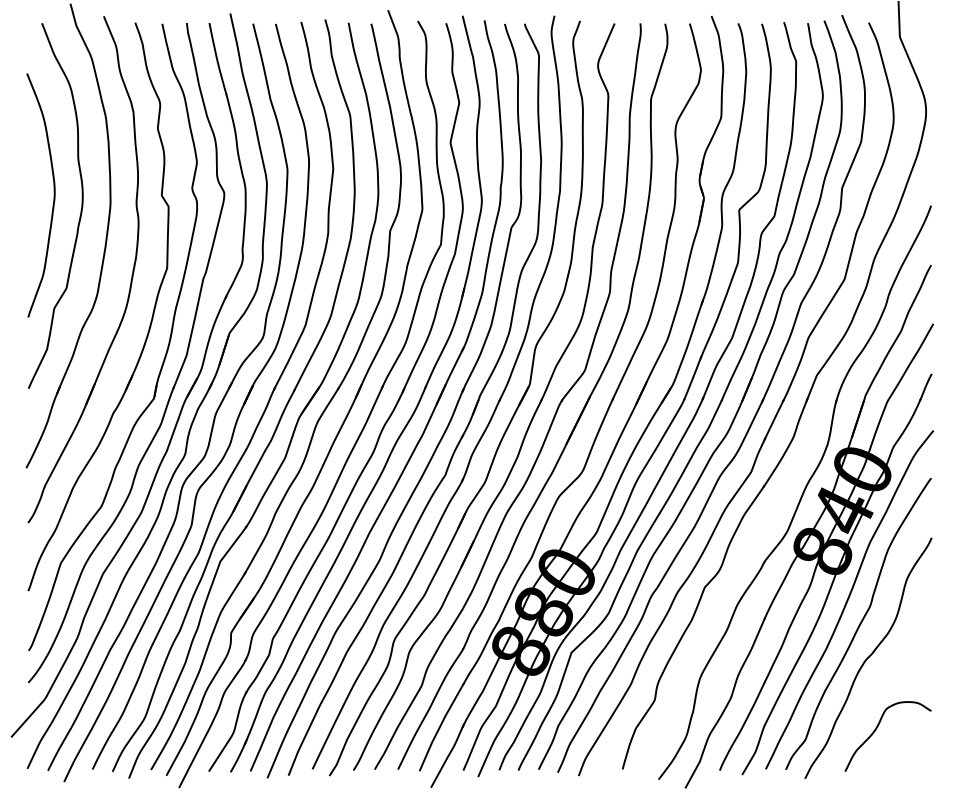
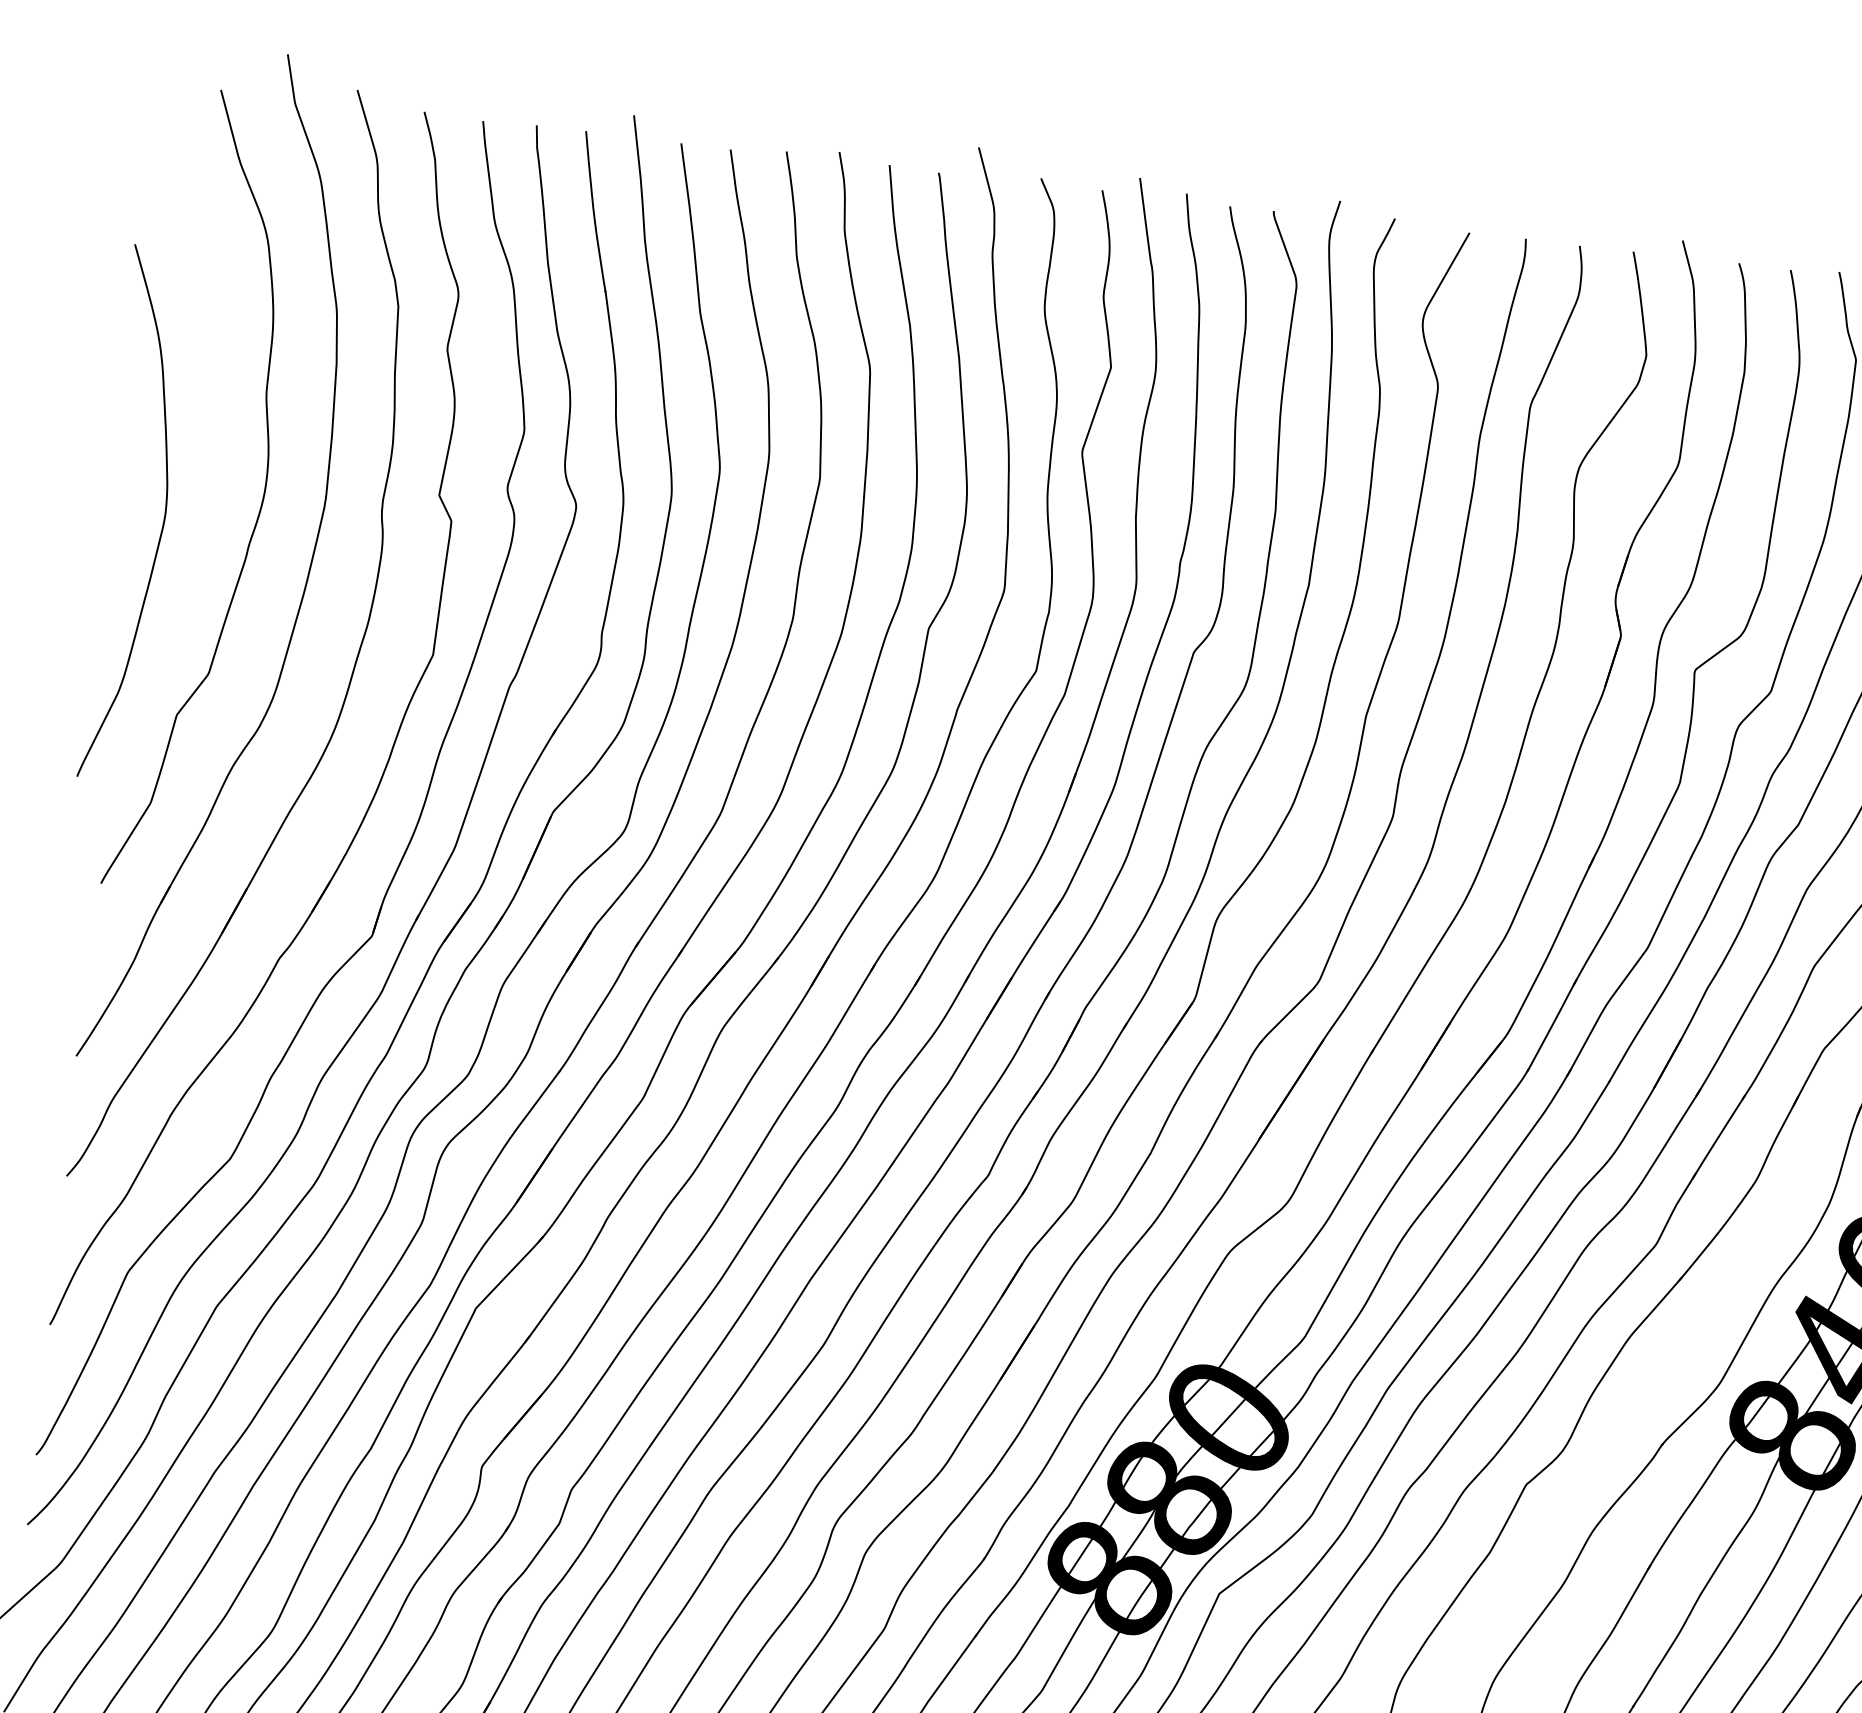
curve: (53, 195) -> (162, 516), moved

